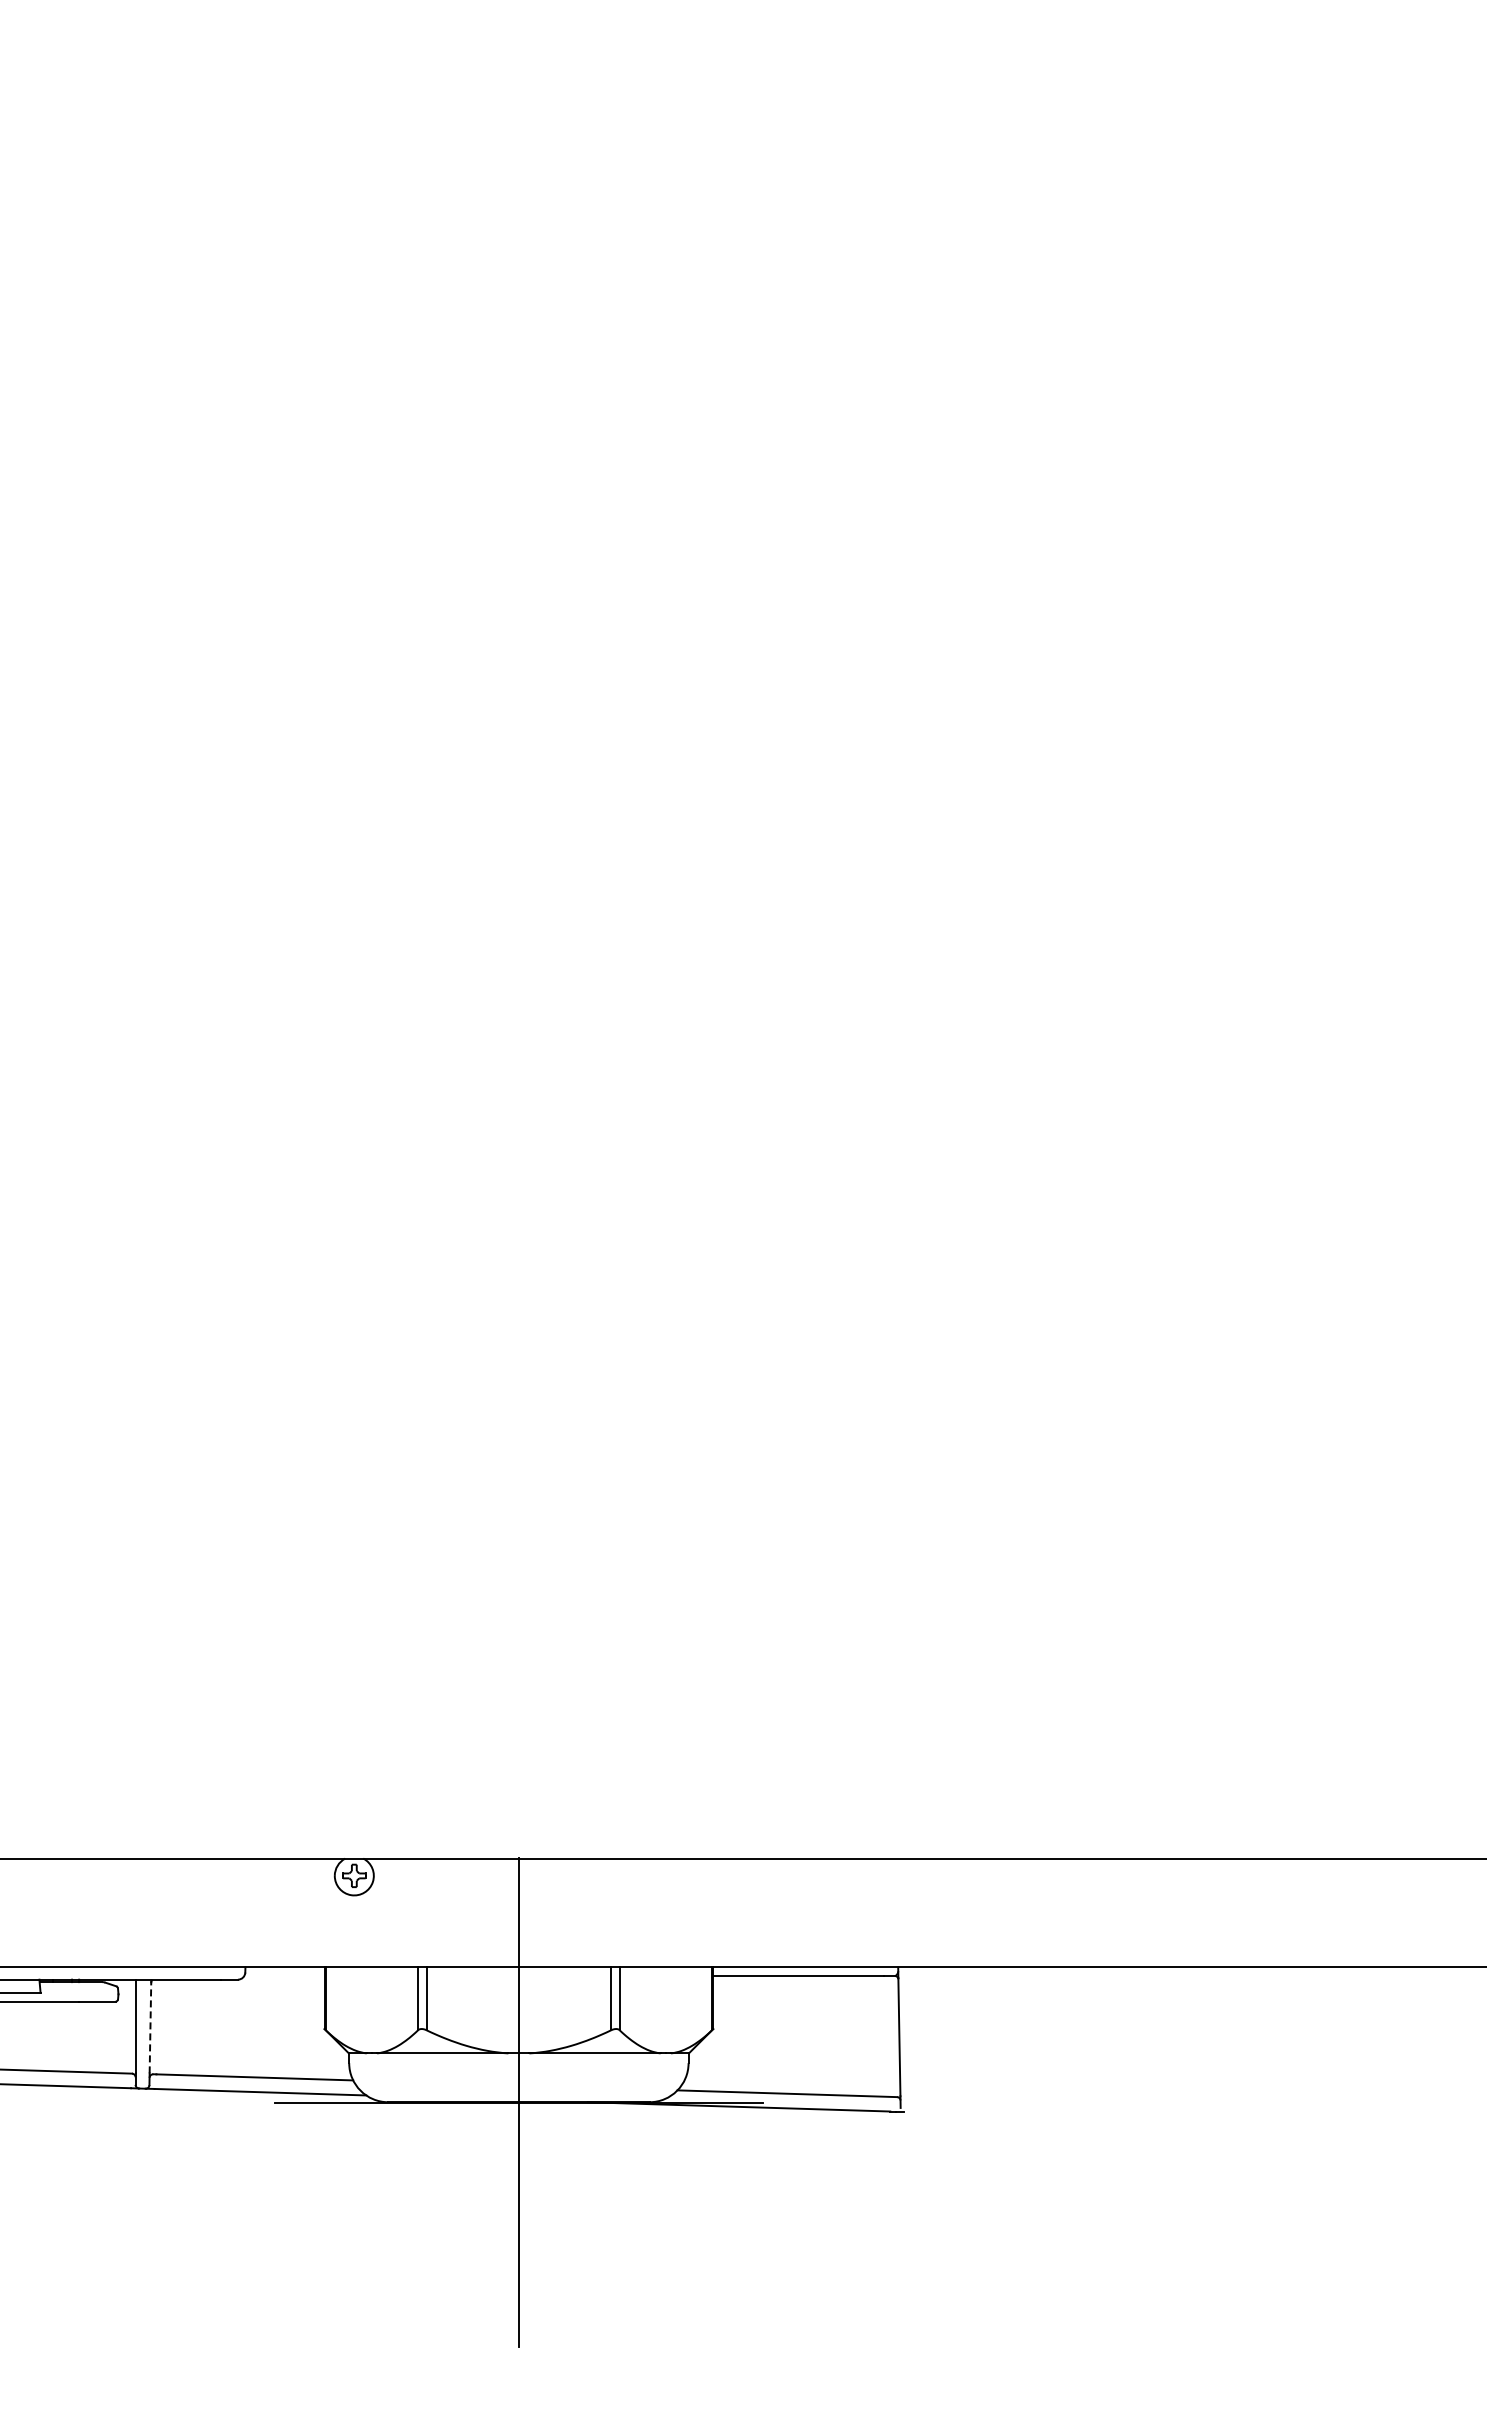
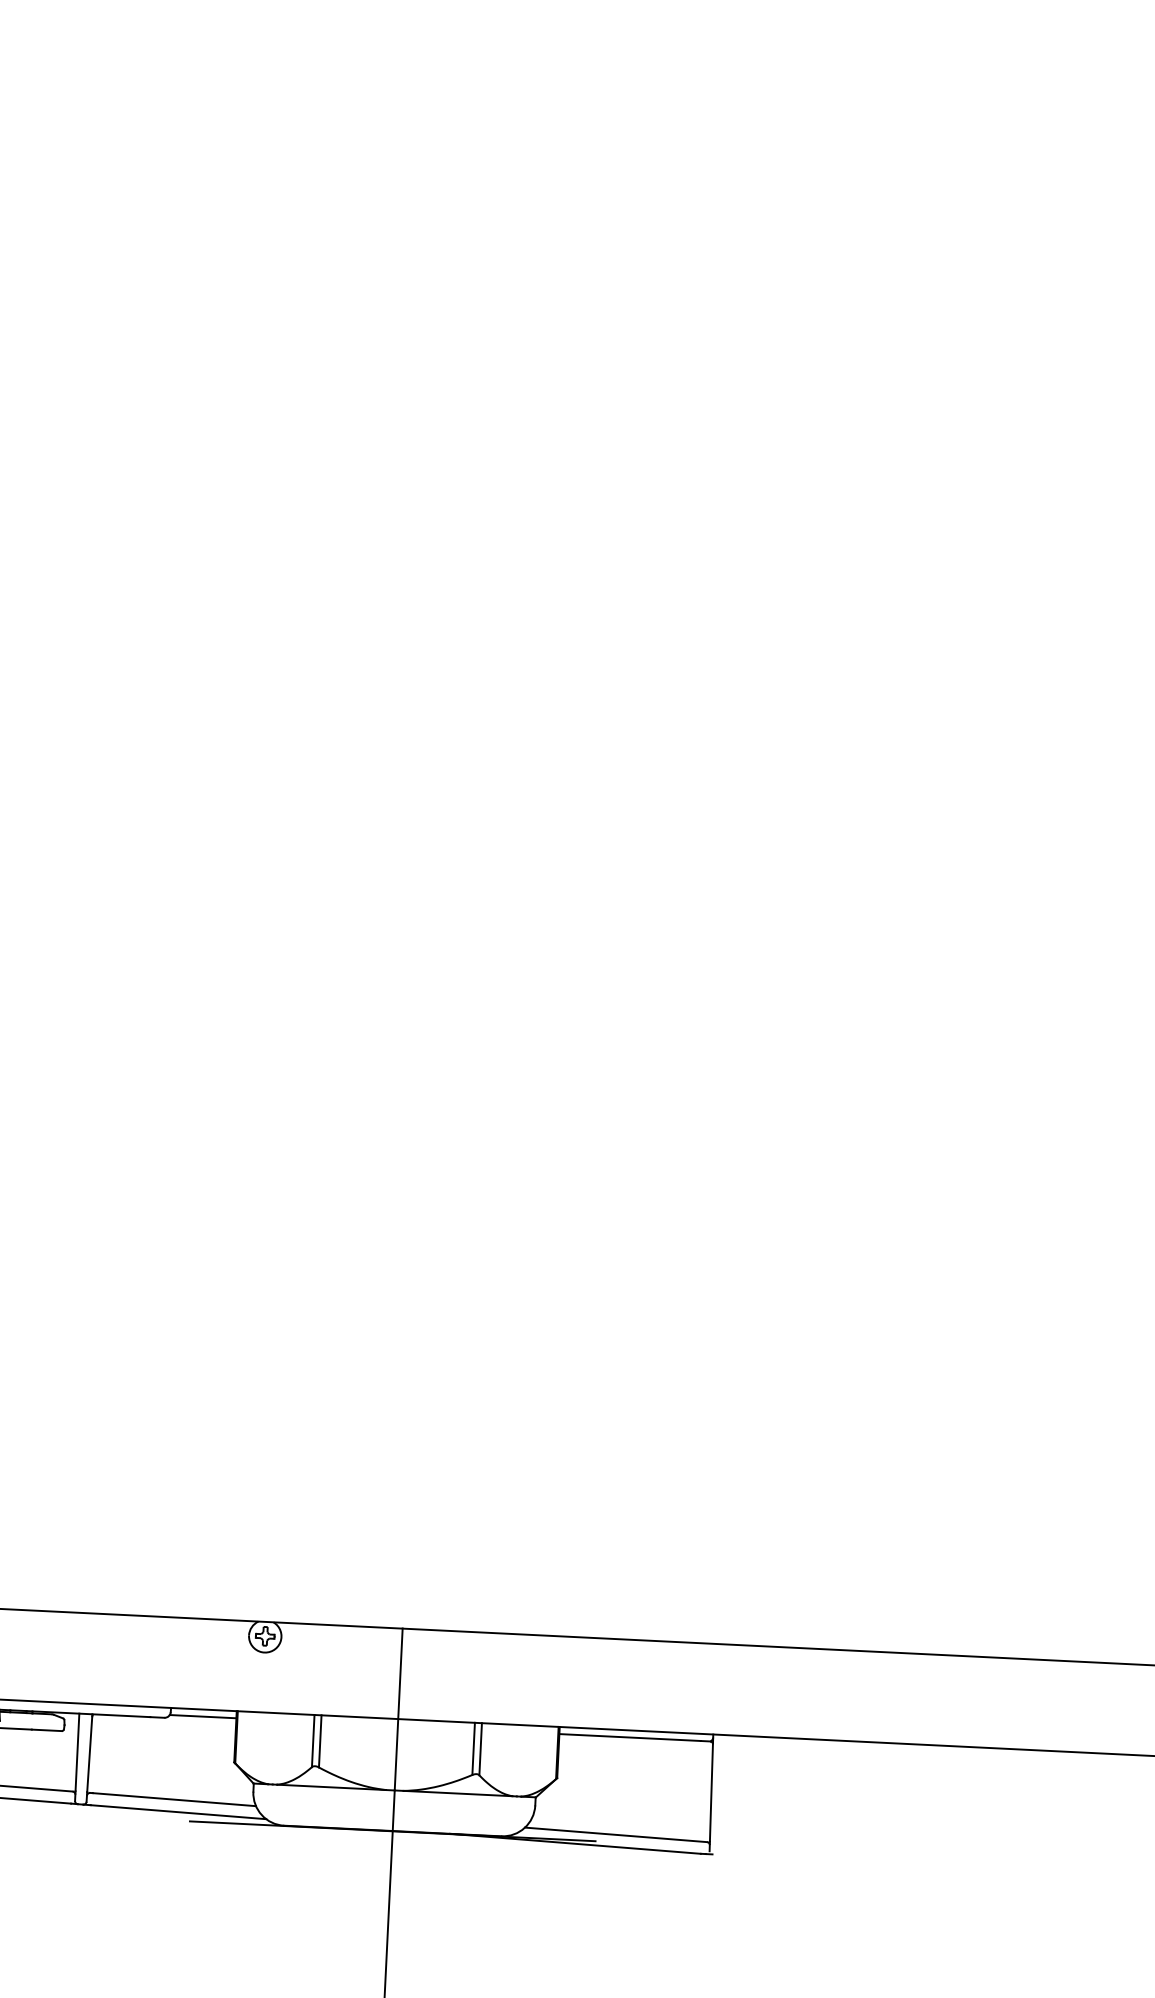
line: (284, 1976) -> (203, 1717), added
line: (150, 2026) -> (89, 1753), dashed -> solid

